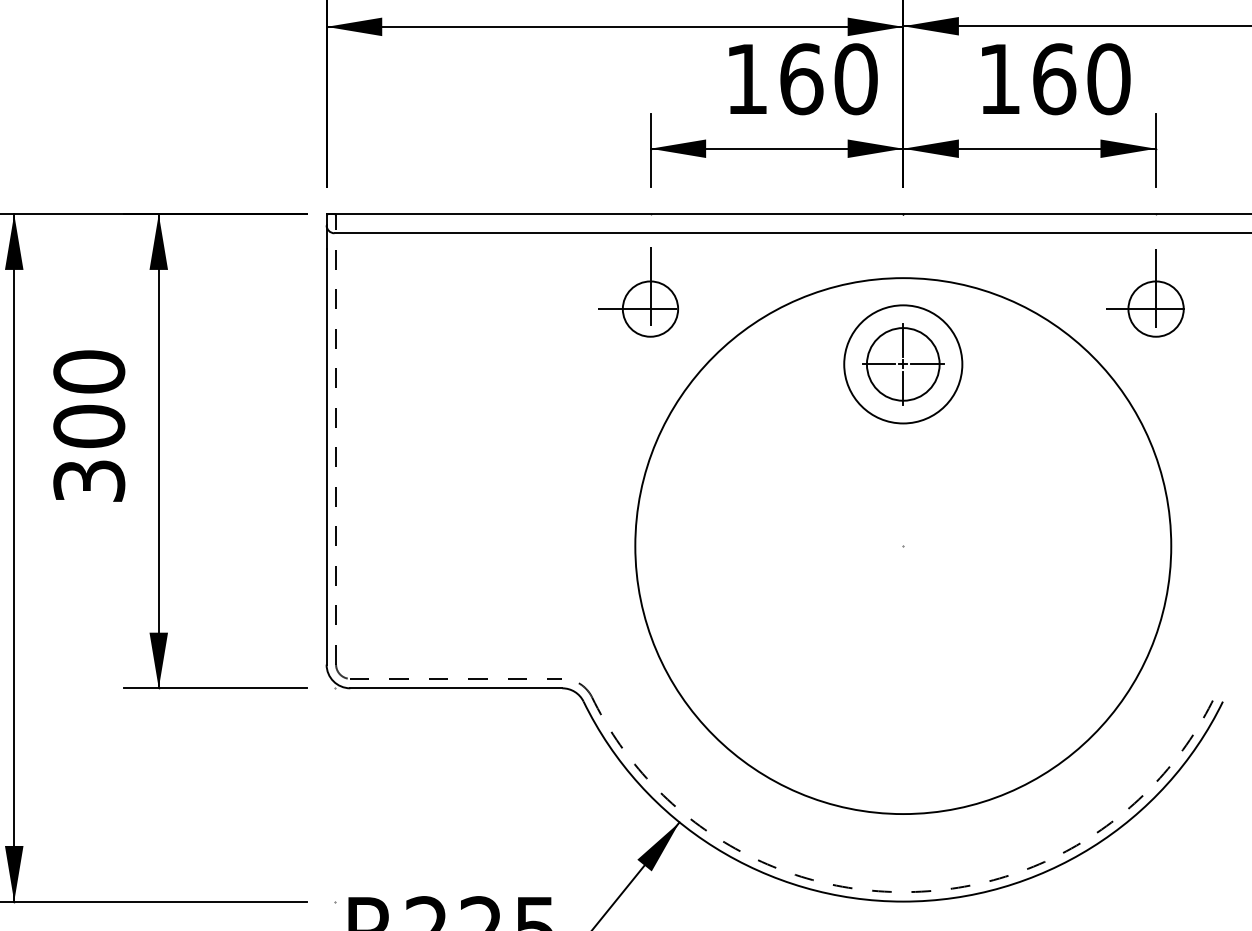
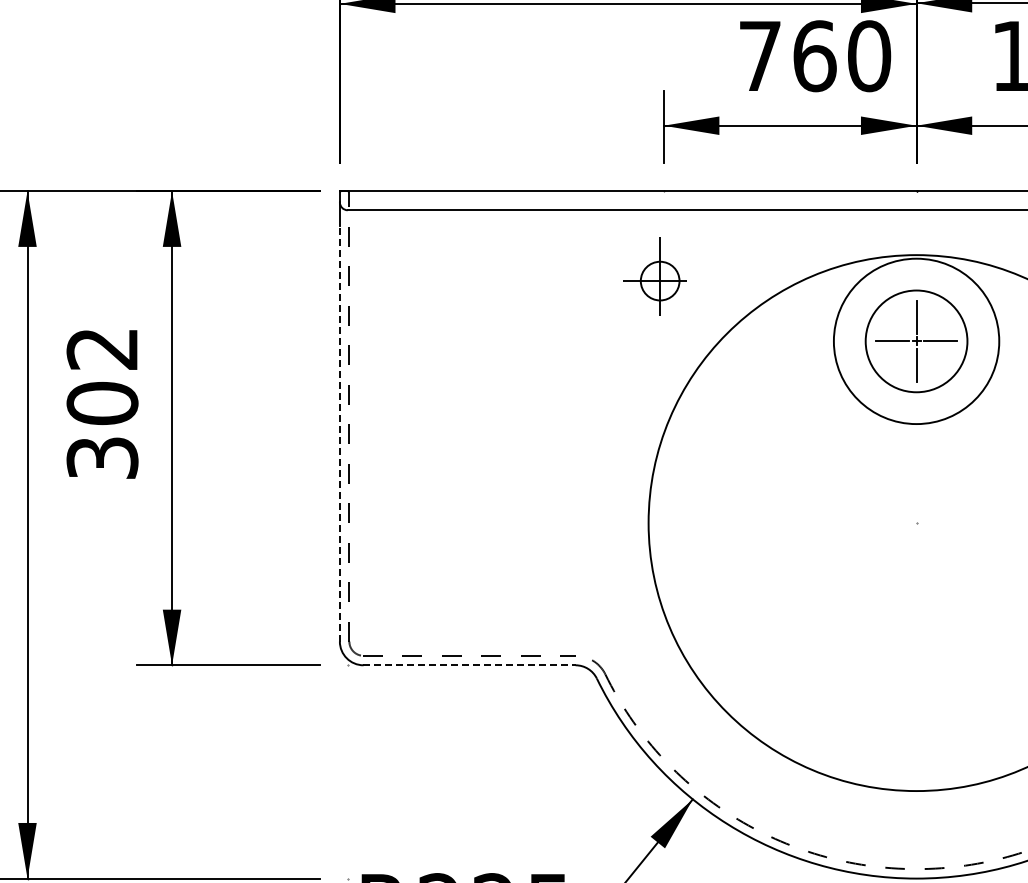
text: (746, 78) -> (759, 55), 160 -> 760
part: (638, 292) -> (651, 269), size x0.7
circle: (902, 364) -> (915, 341), size x1.4
circle: (903, 364) -> (916, 341), size x1.4
text: (89, 371) -> (102, 348), 300 -> 302
line: (326, 456) -> (339, 433), solid -> dashed
line: (456, 688) -> (469, 665), solid -> dashed

